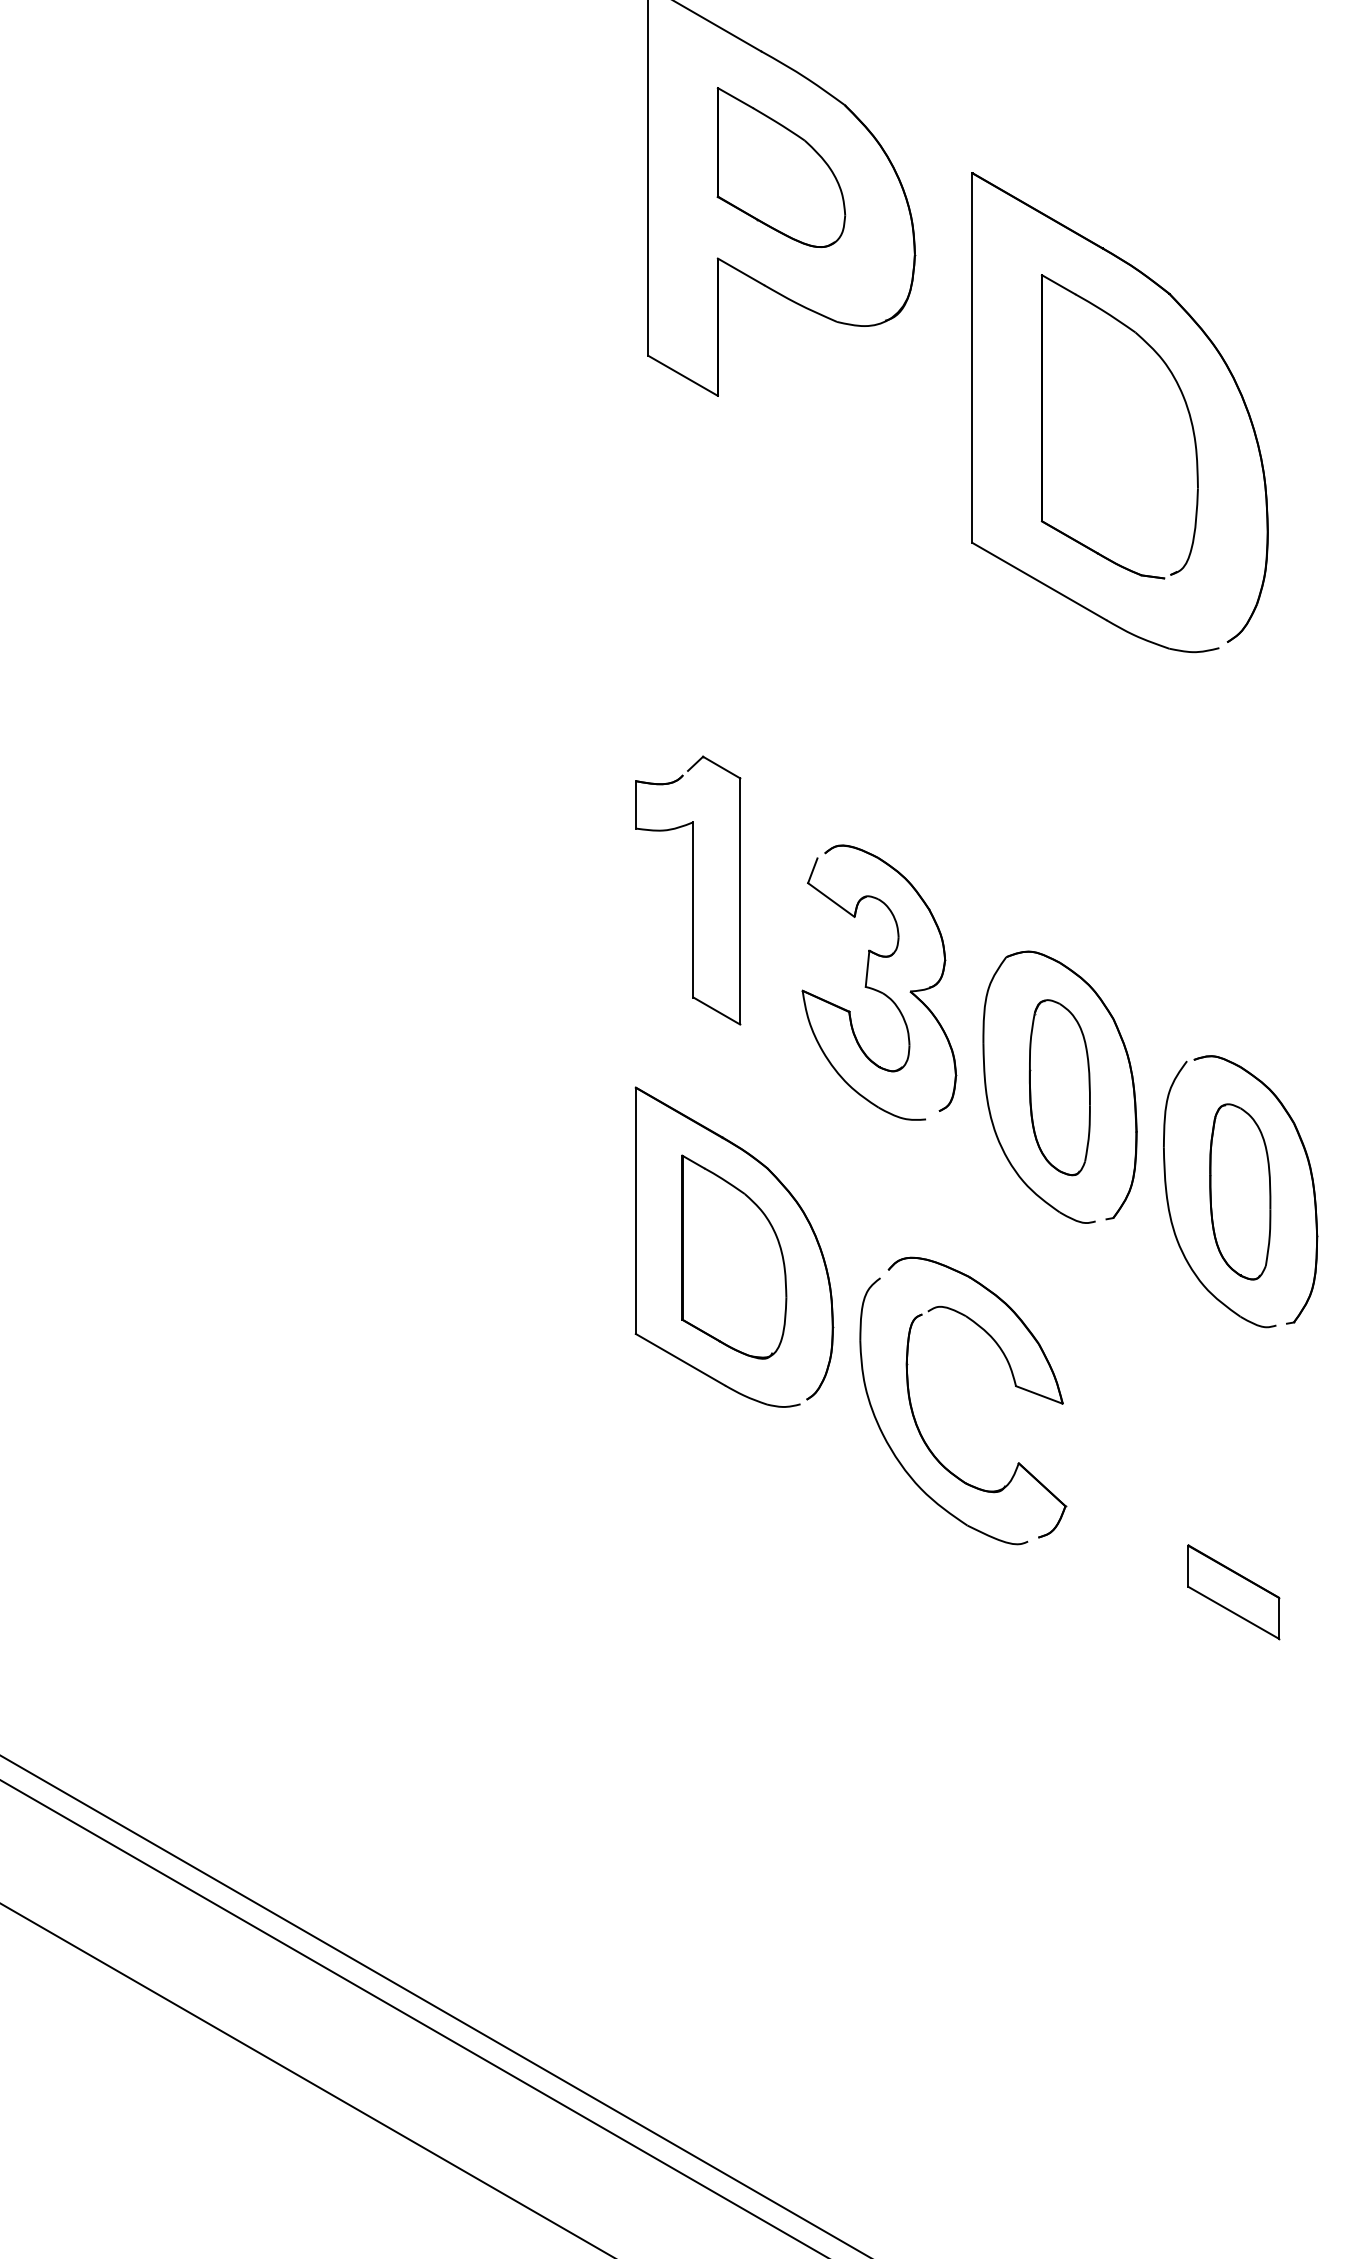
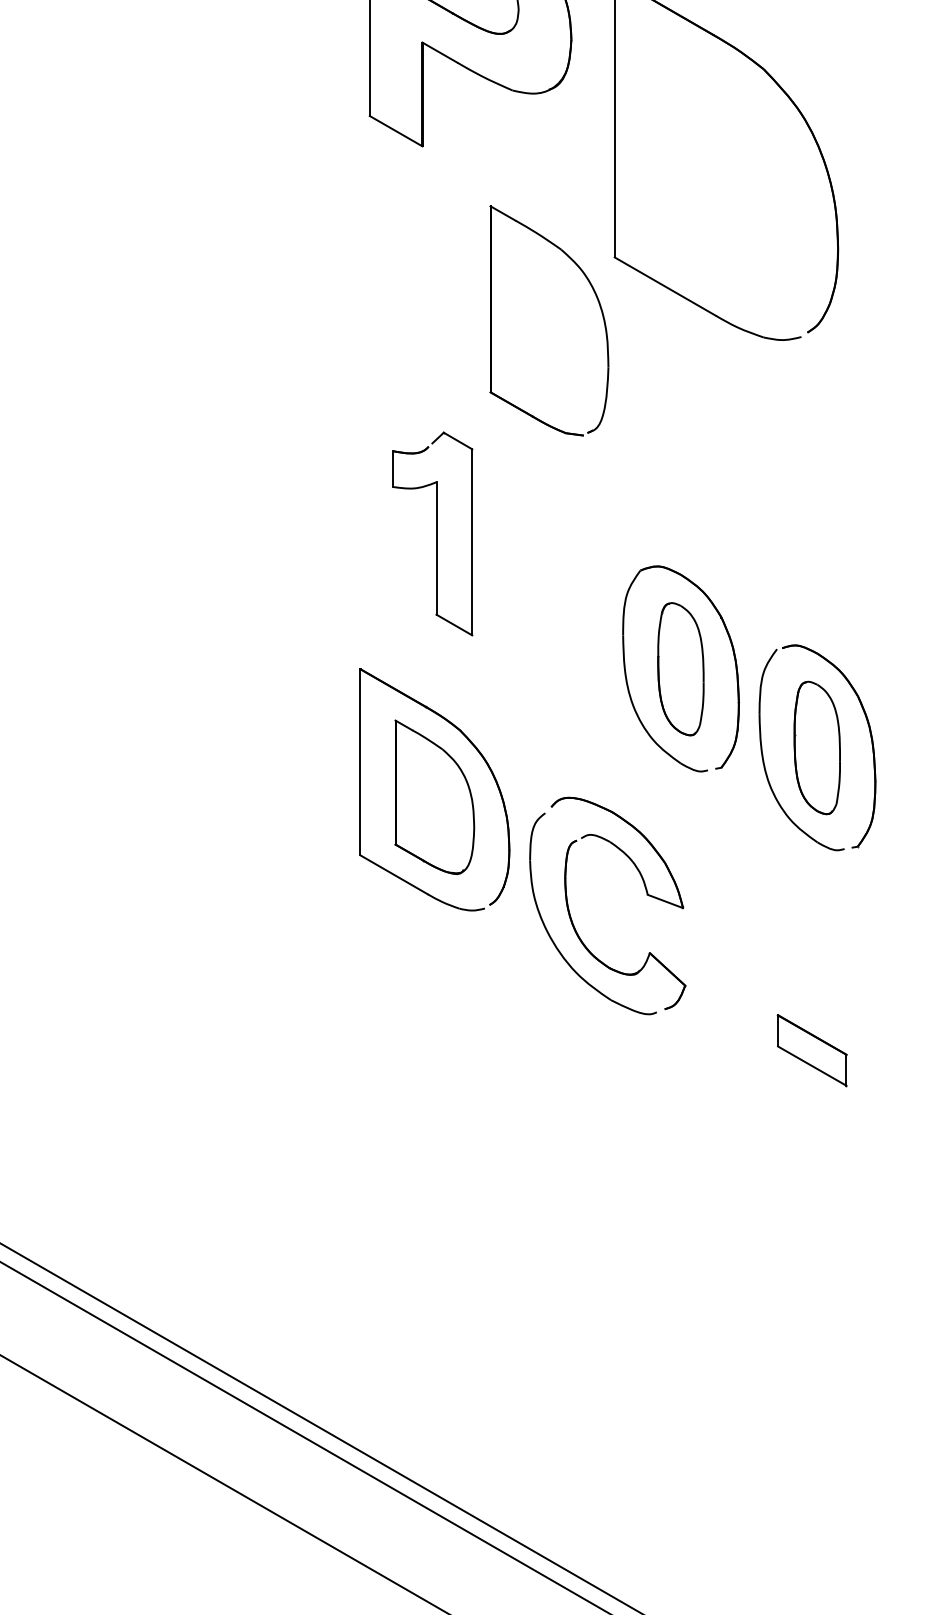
part: (1185, 405) -> (599, 304), moved
part: (688, 890) -> (432, 533), moved
part: (877, 989) -> (543, 595), removed

